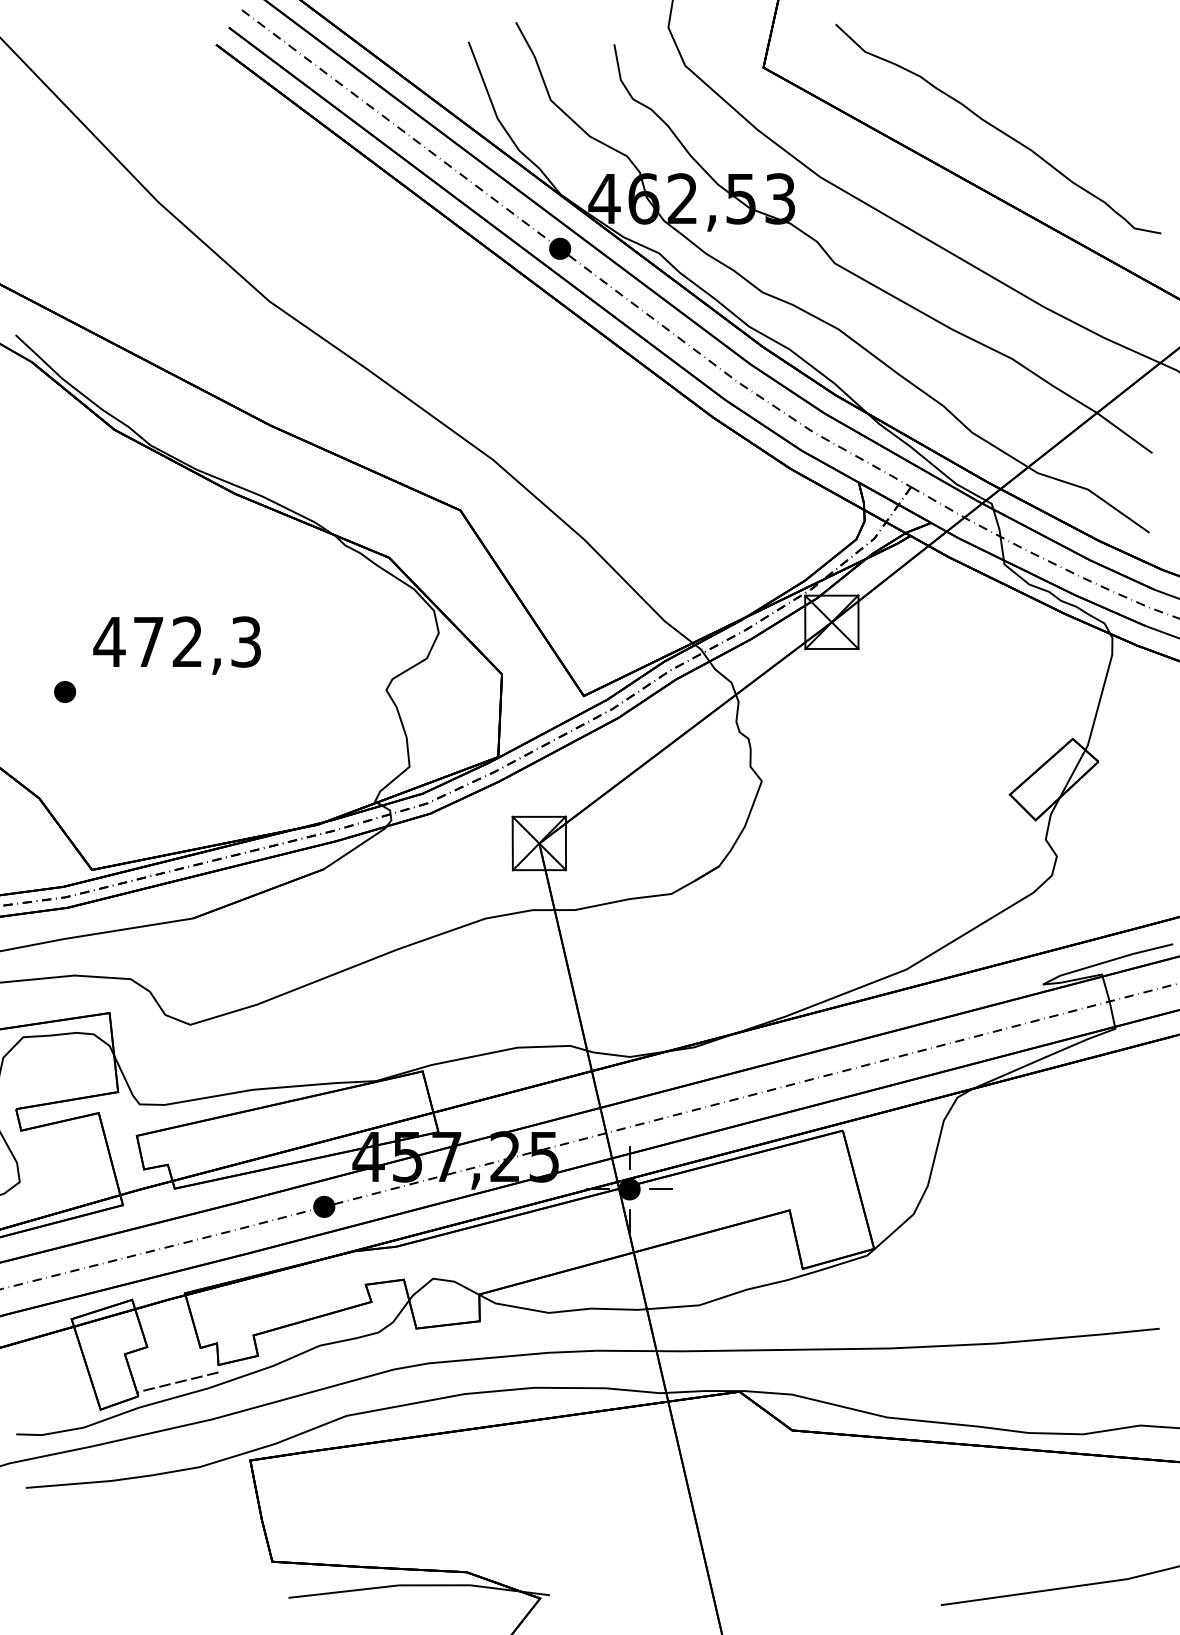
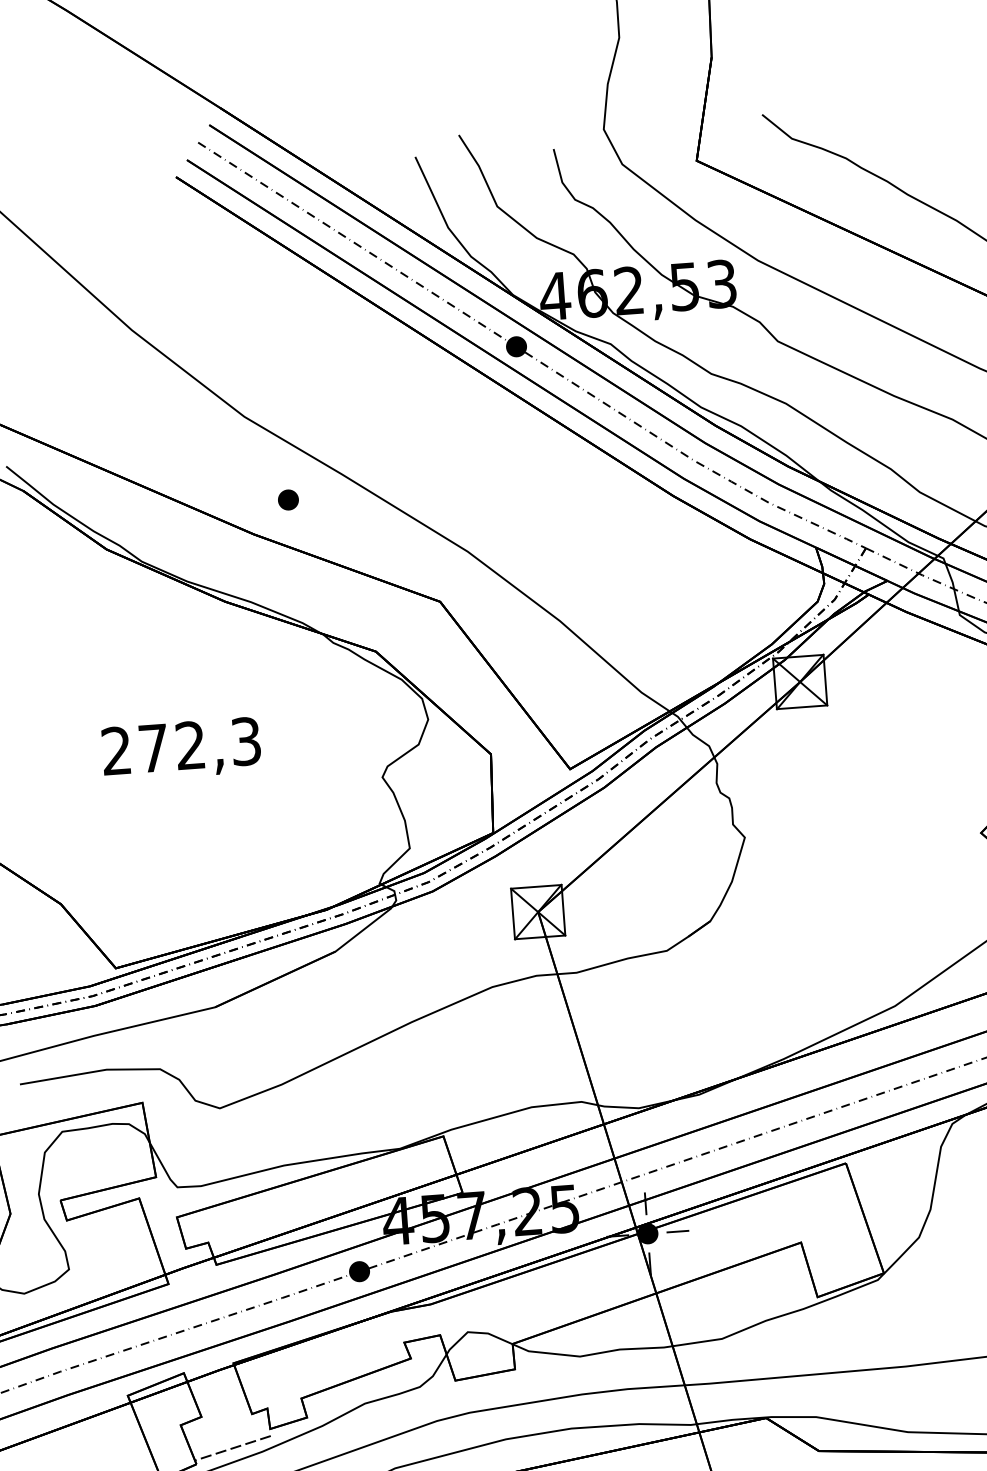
text: (109, 641) -> (116, 750), 472,3 -> 272,3
part: (65, 691) -> (288, 499), moved

